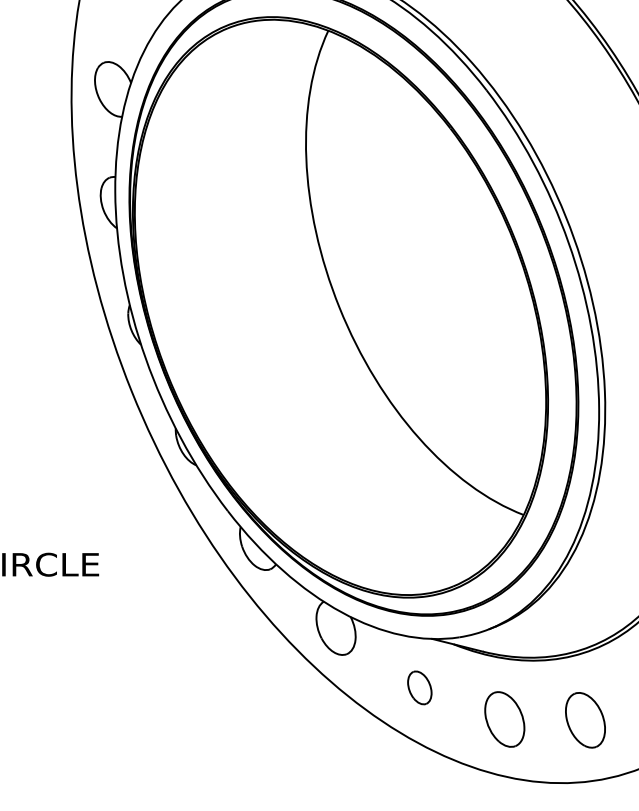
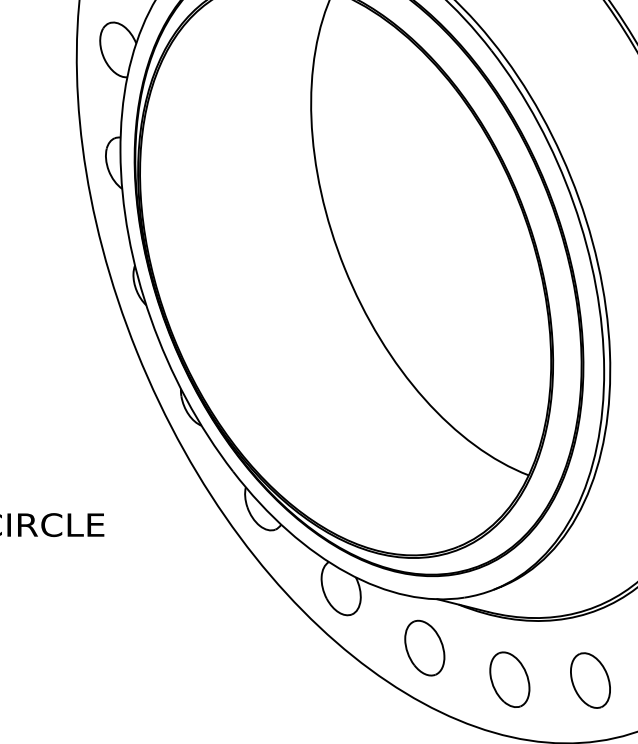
part: (419, 687) -> (424, 647), size x1.67

